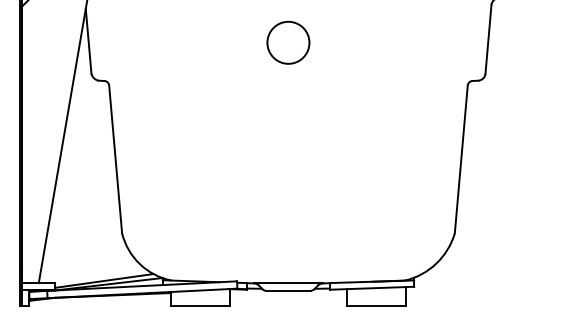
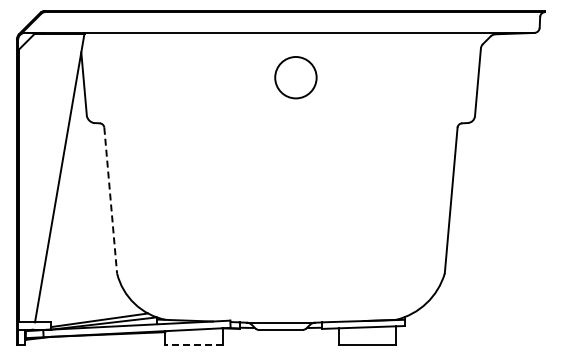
circle: (288, 42) -> (295, 77), moved
line: (115, 160) -> (110, 201), solid -> dashed
line: (200, 306) -> (194, 345), solid -> dashed

